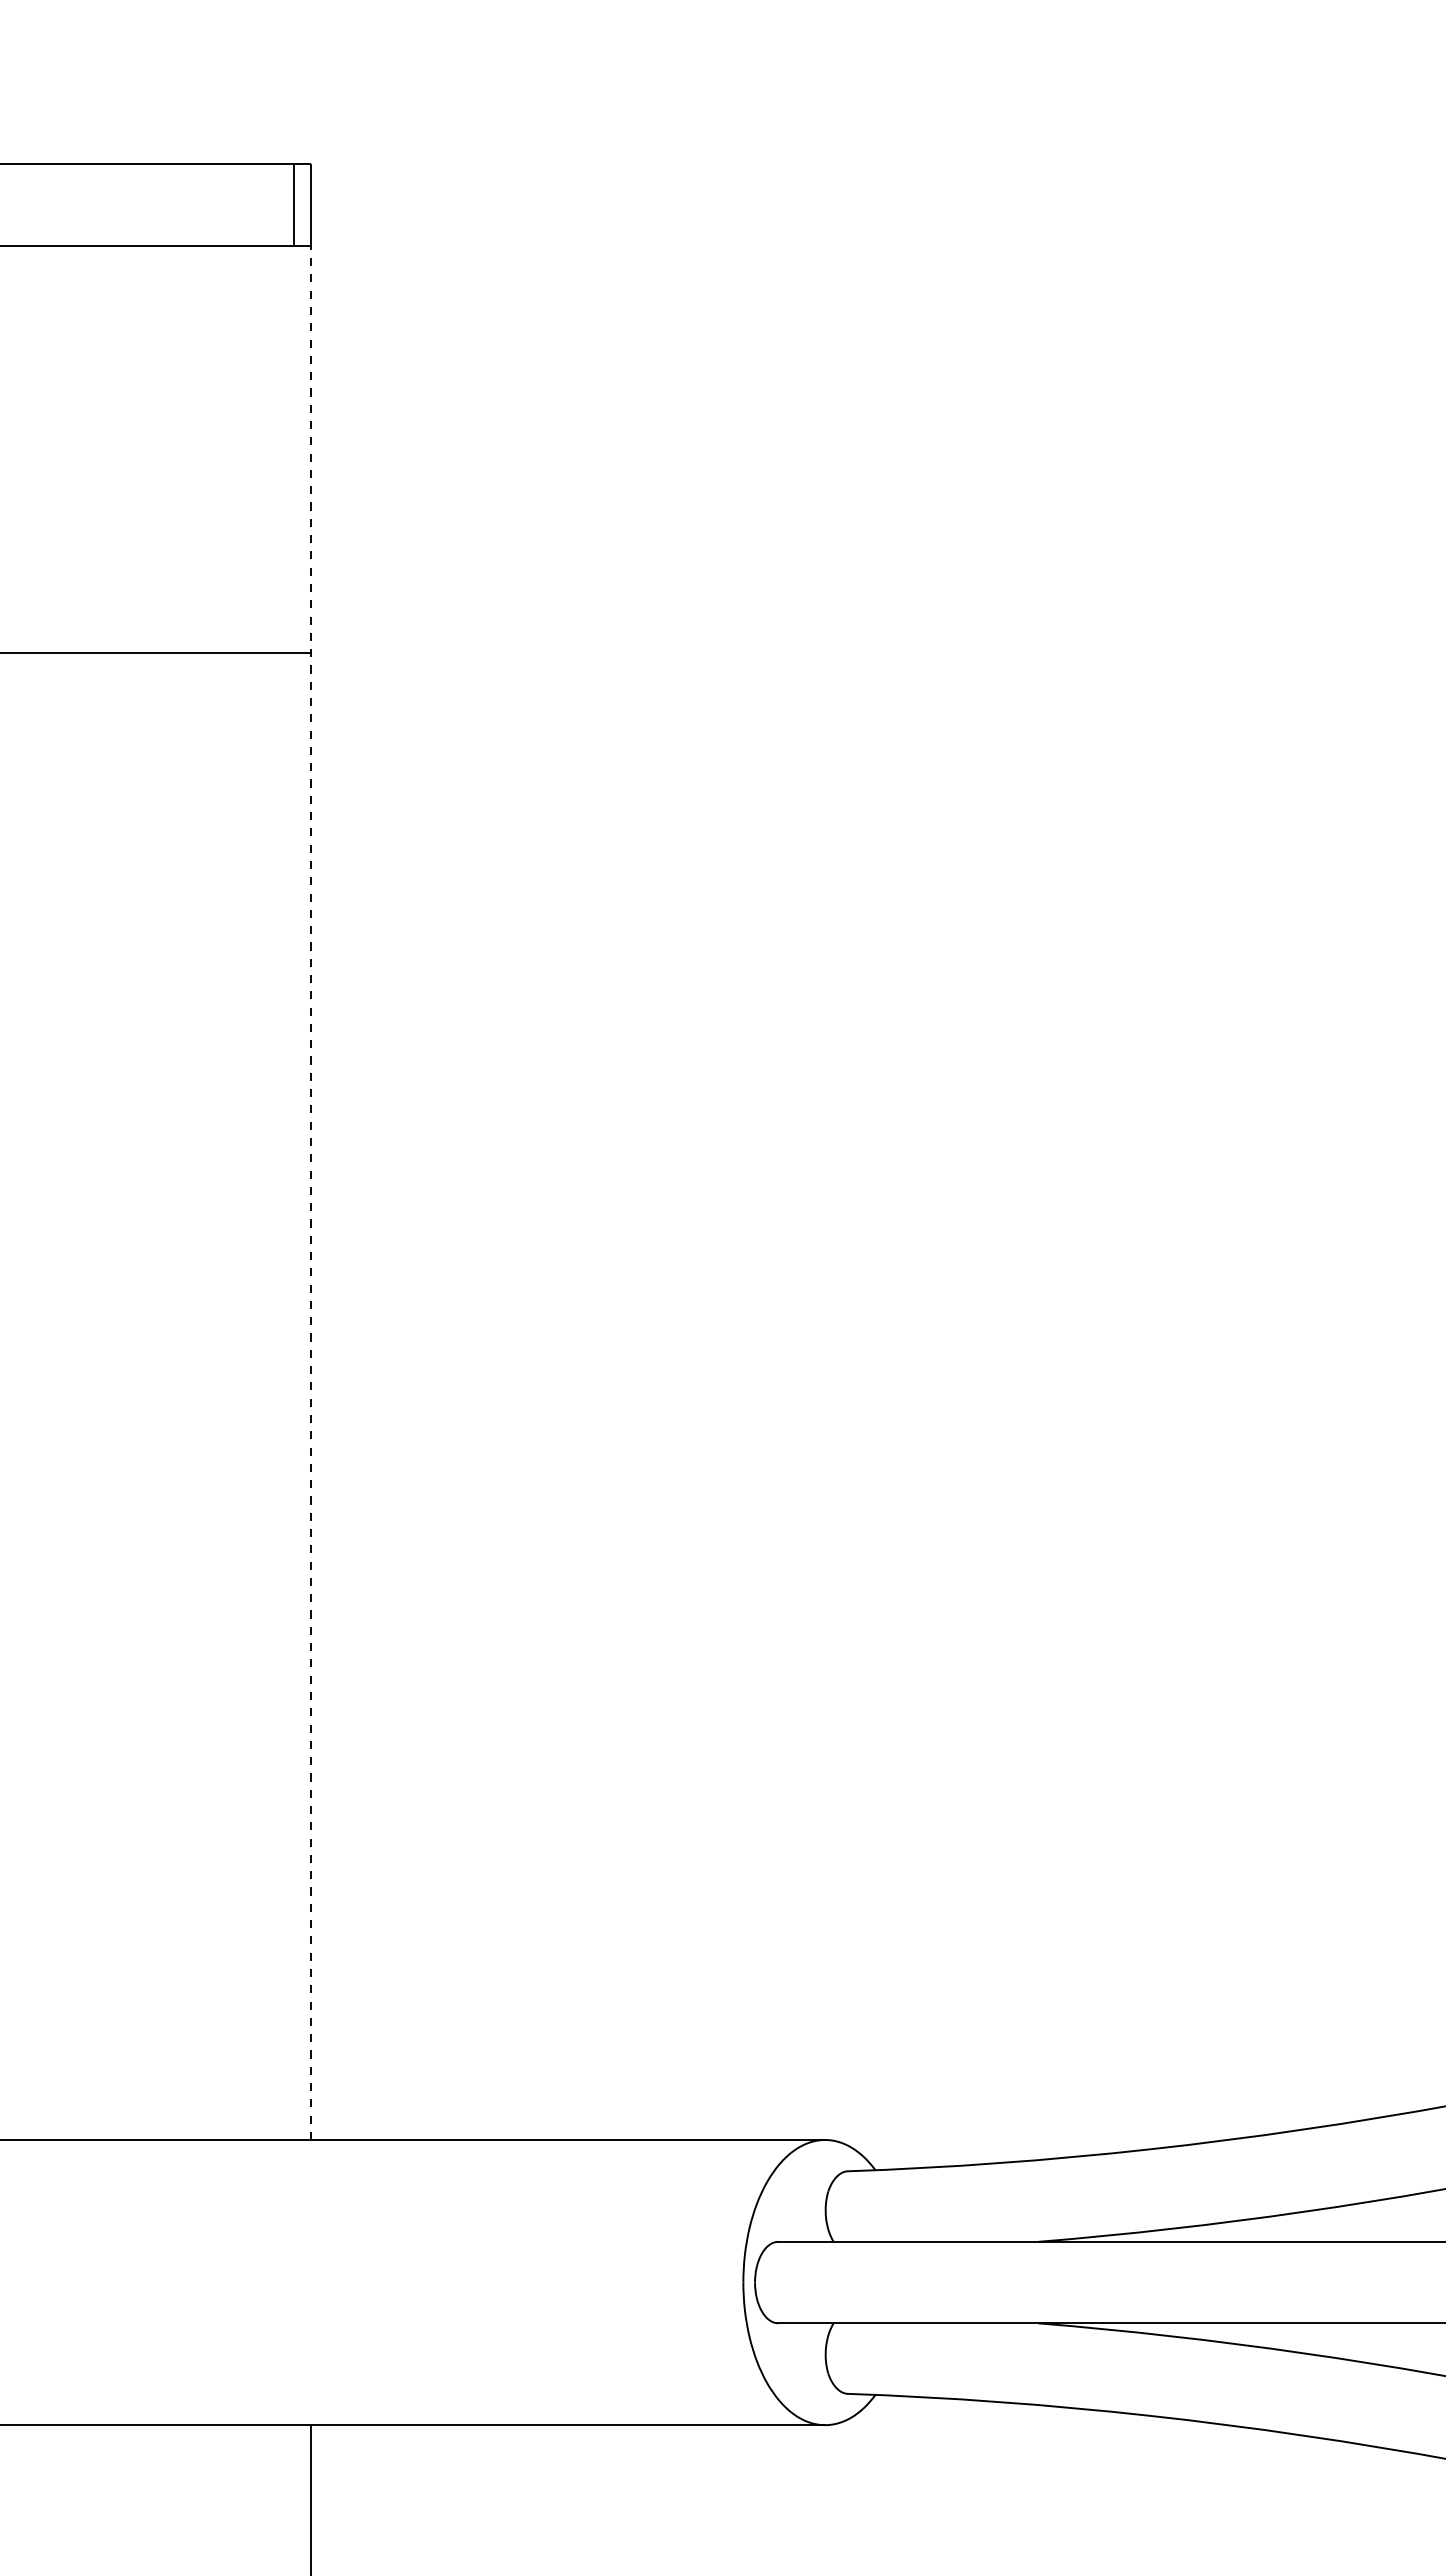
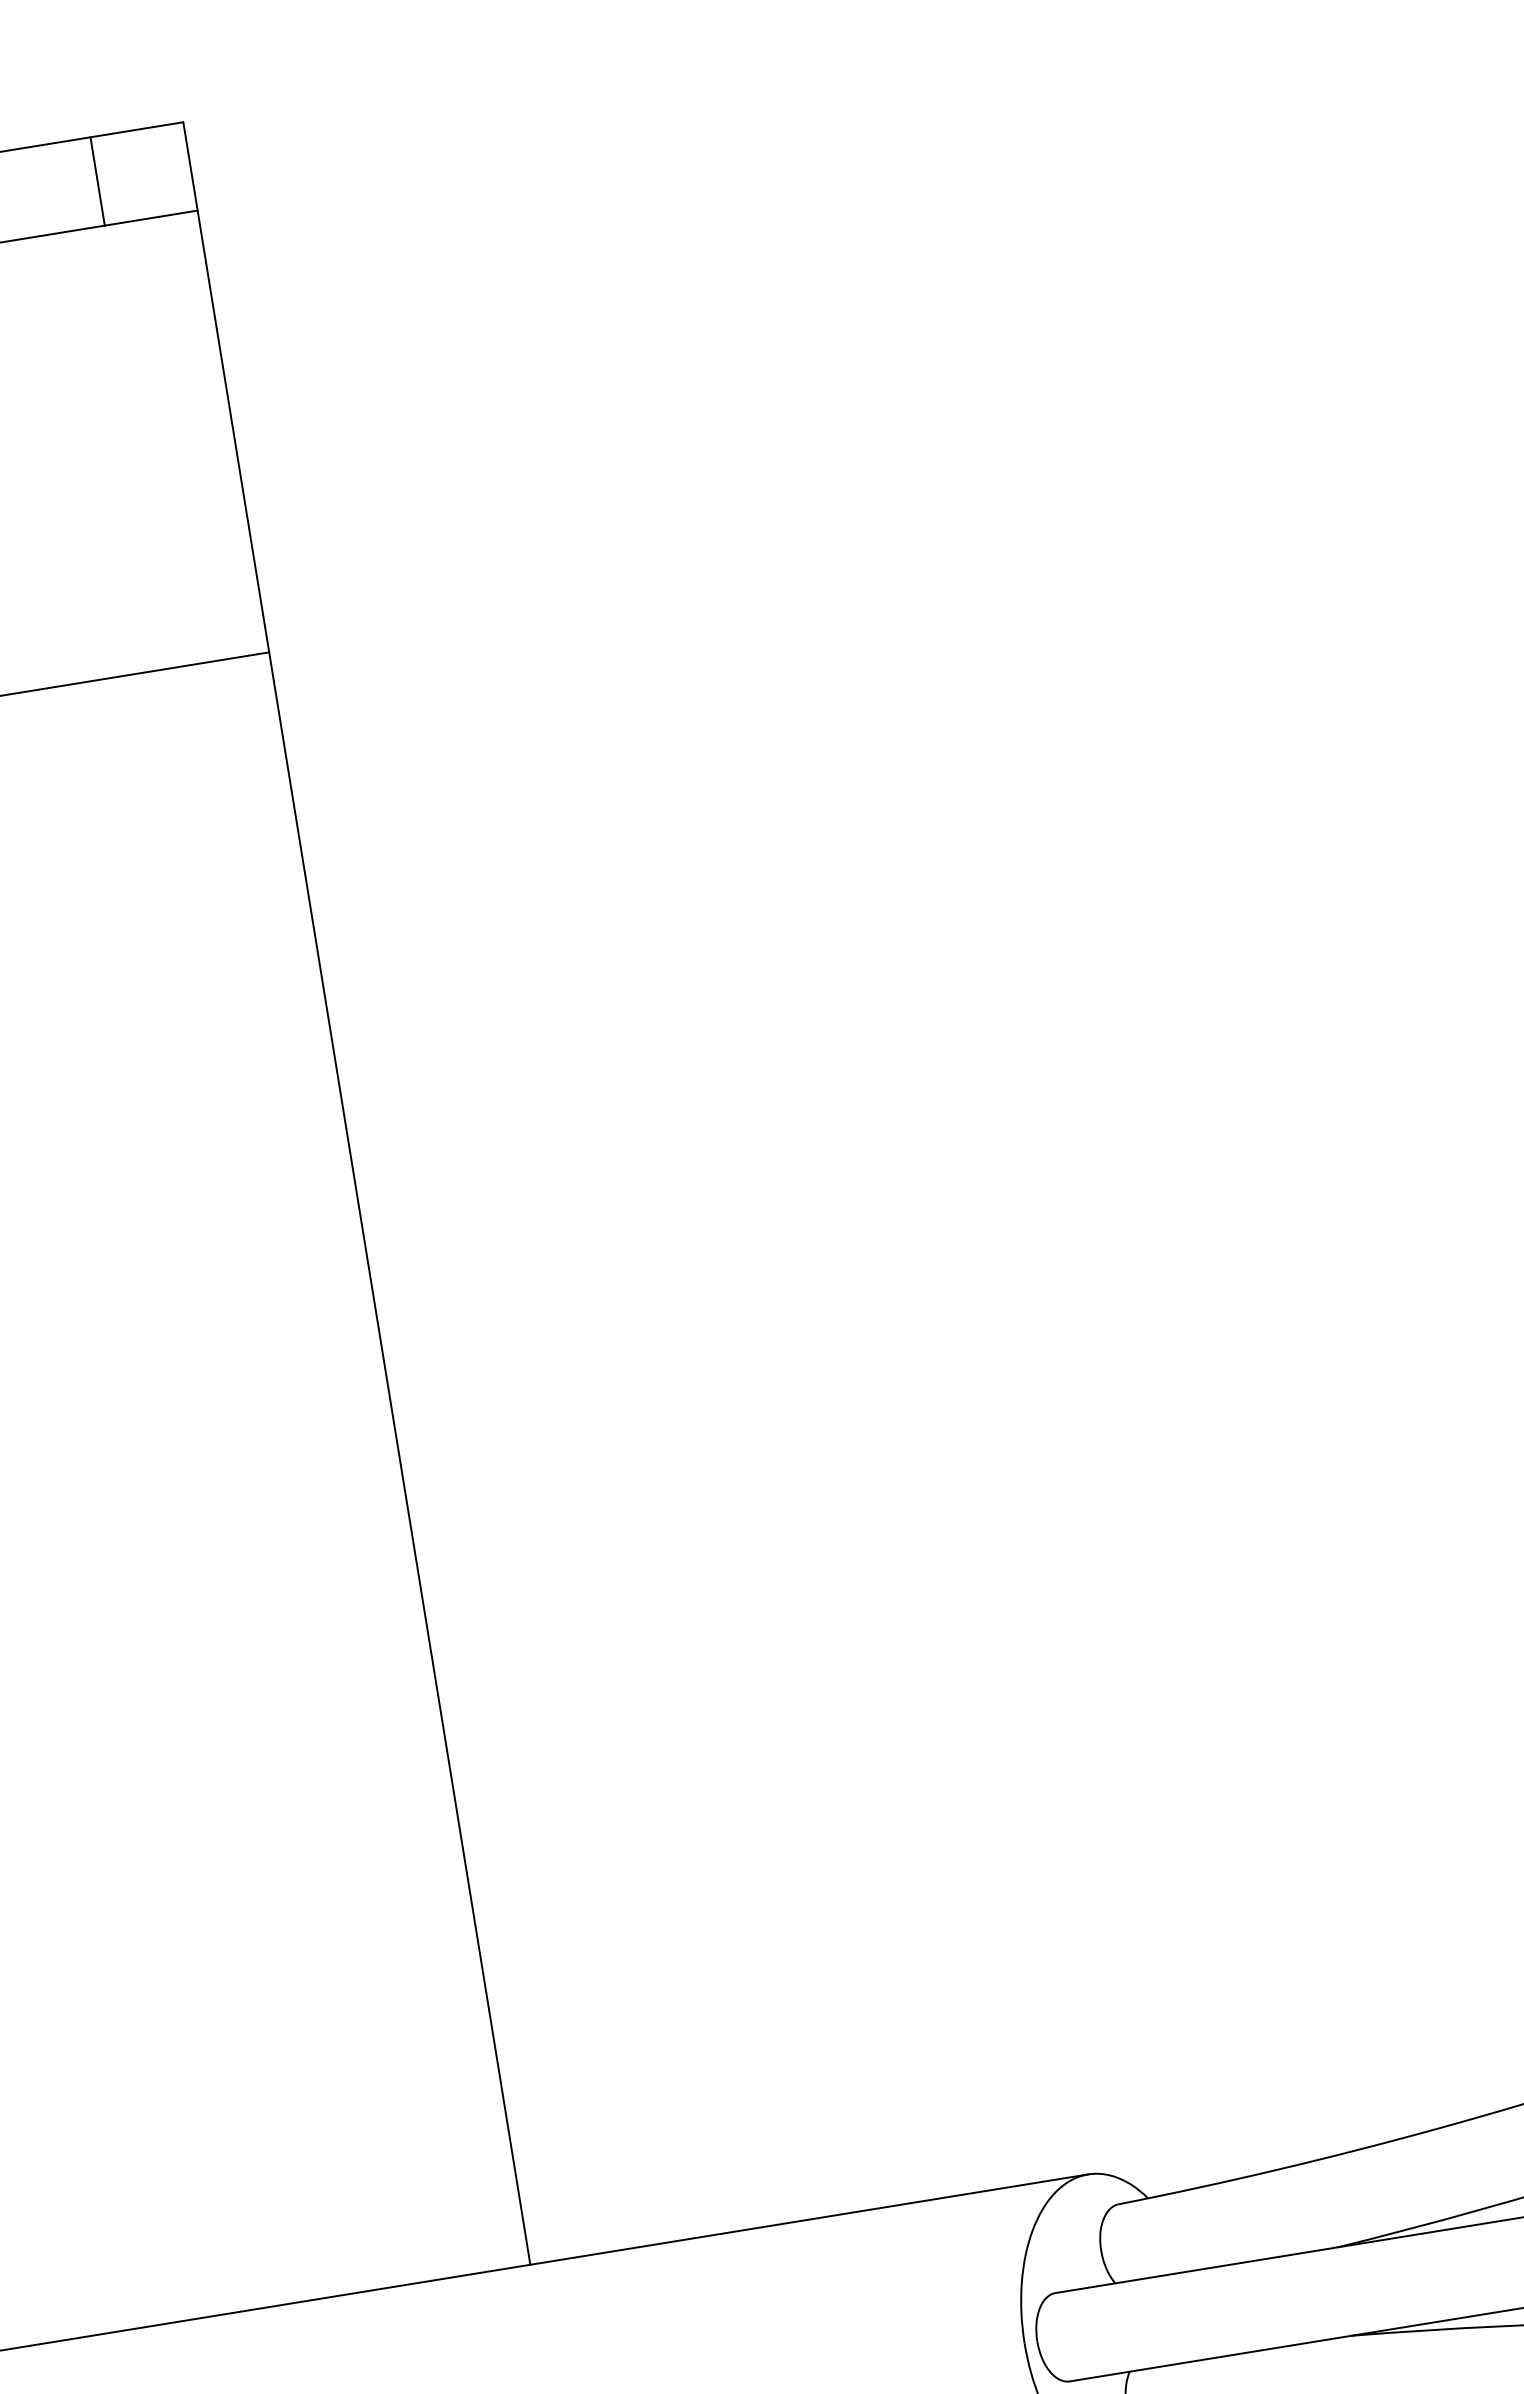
line: (294, 204) -> (98, 180), moved
line: (310, 1193) -> (363, 1238), dashed -> solid

